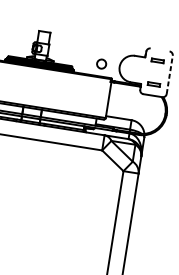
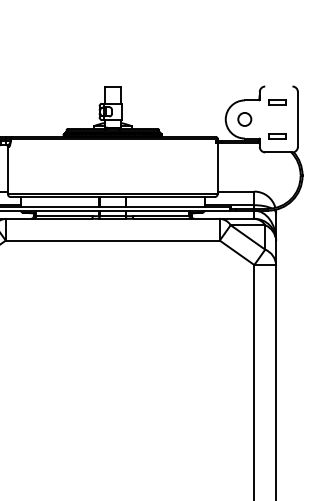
circle: (101, 64) -> (244, 119), moved
line: (169, 74) -> (297, 118), dashed -> solid

